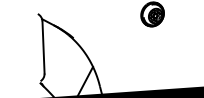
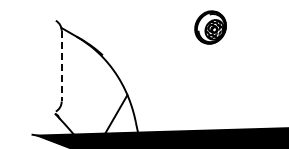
line: (43, 47) -> (61, 66), solid -> dashed

